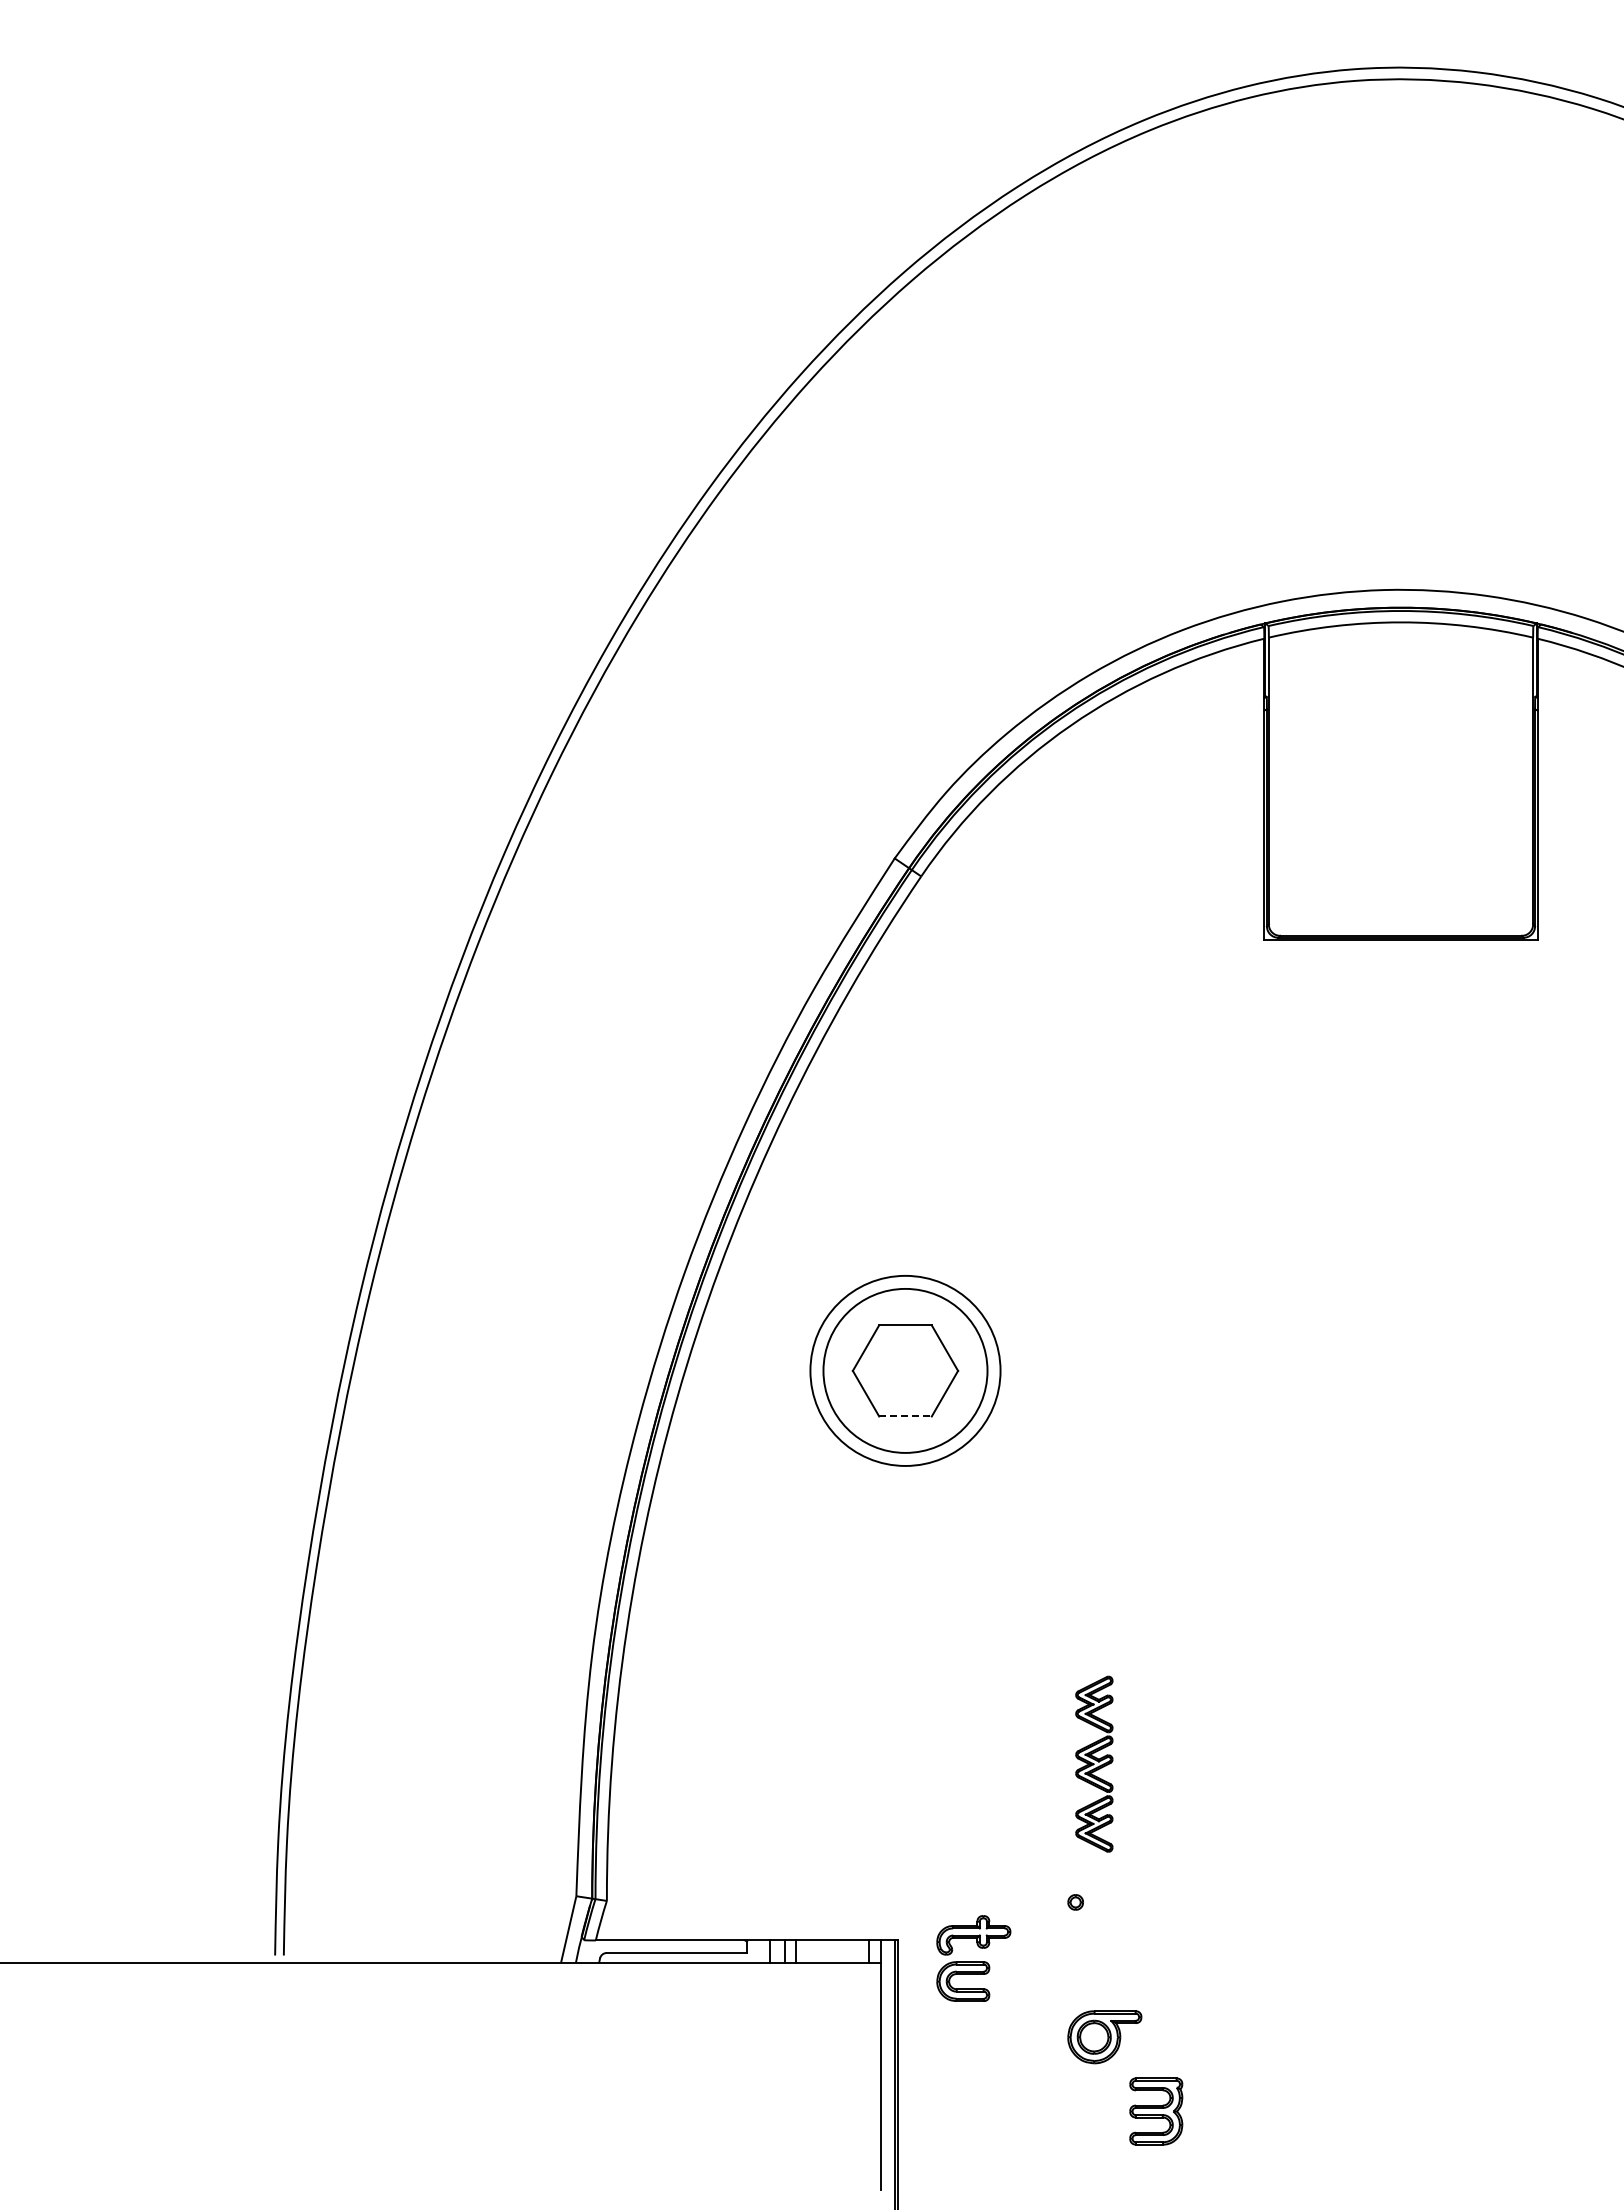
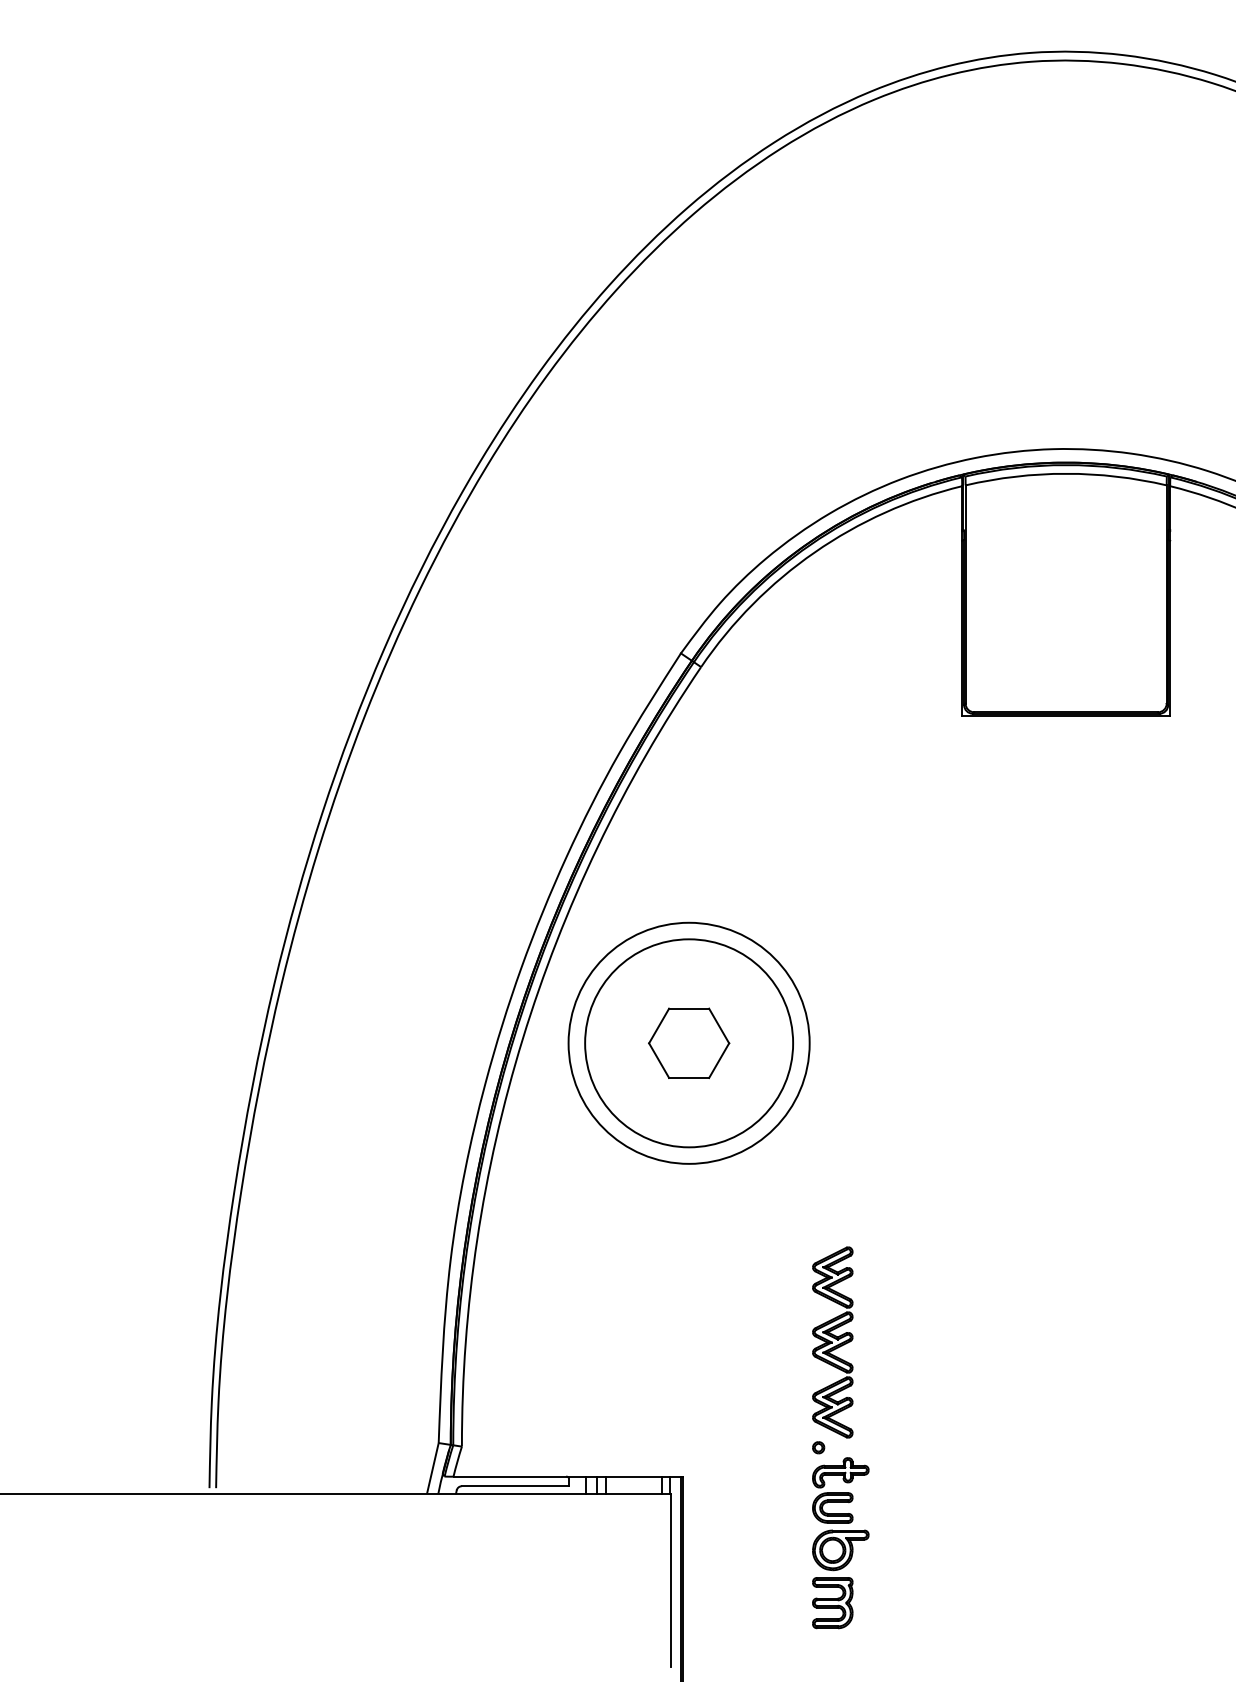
circle: (905, 1370) -> (689, 1043), size x1.67
circle: (905, 1370) -> (689, 1043), size x1.67
line: (906, 1416) -> (689, 1078), dashed -> solid
part: (1094, 1764) -> (832, 1342), size x1.43
part: (973, 1958) -> (840, 1490), moved
part: (1156, 2111) -> (832, 1603), moved

